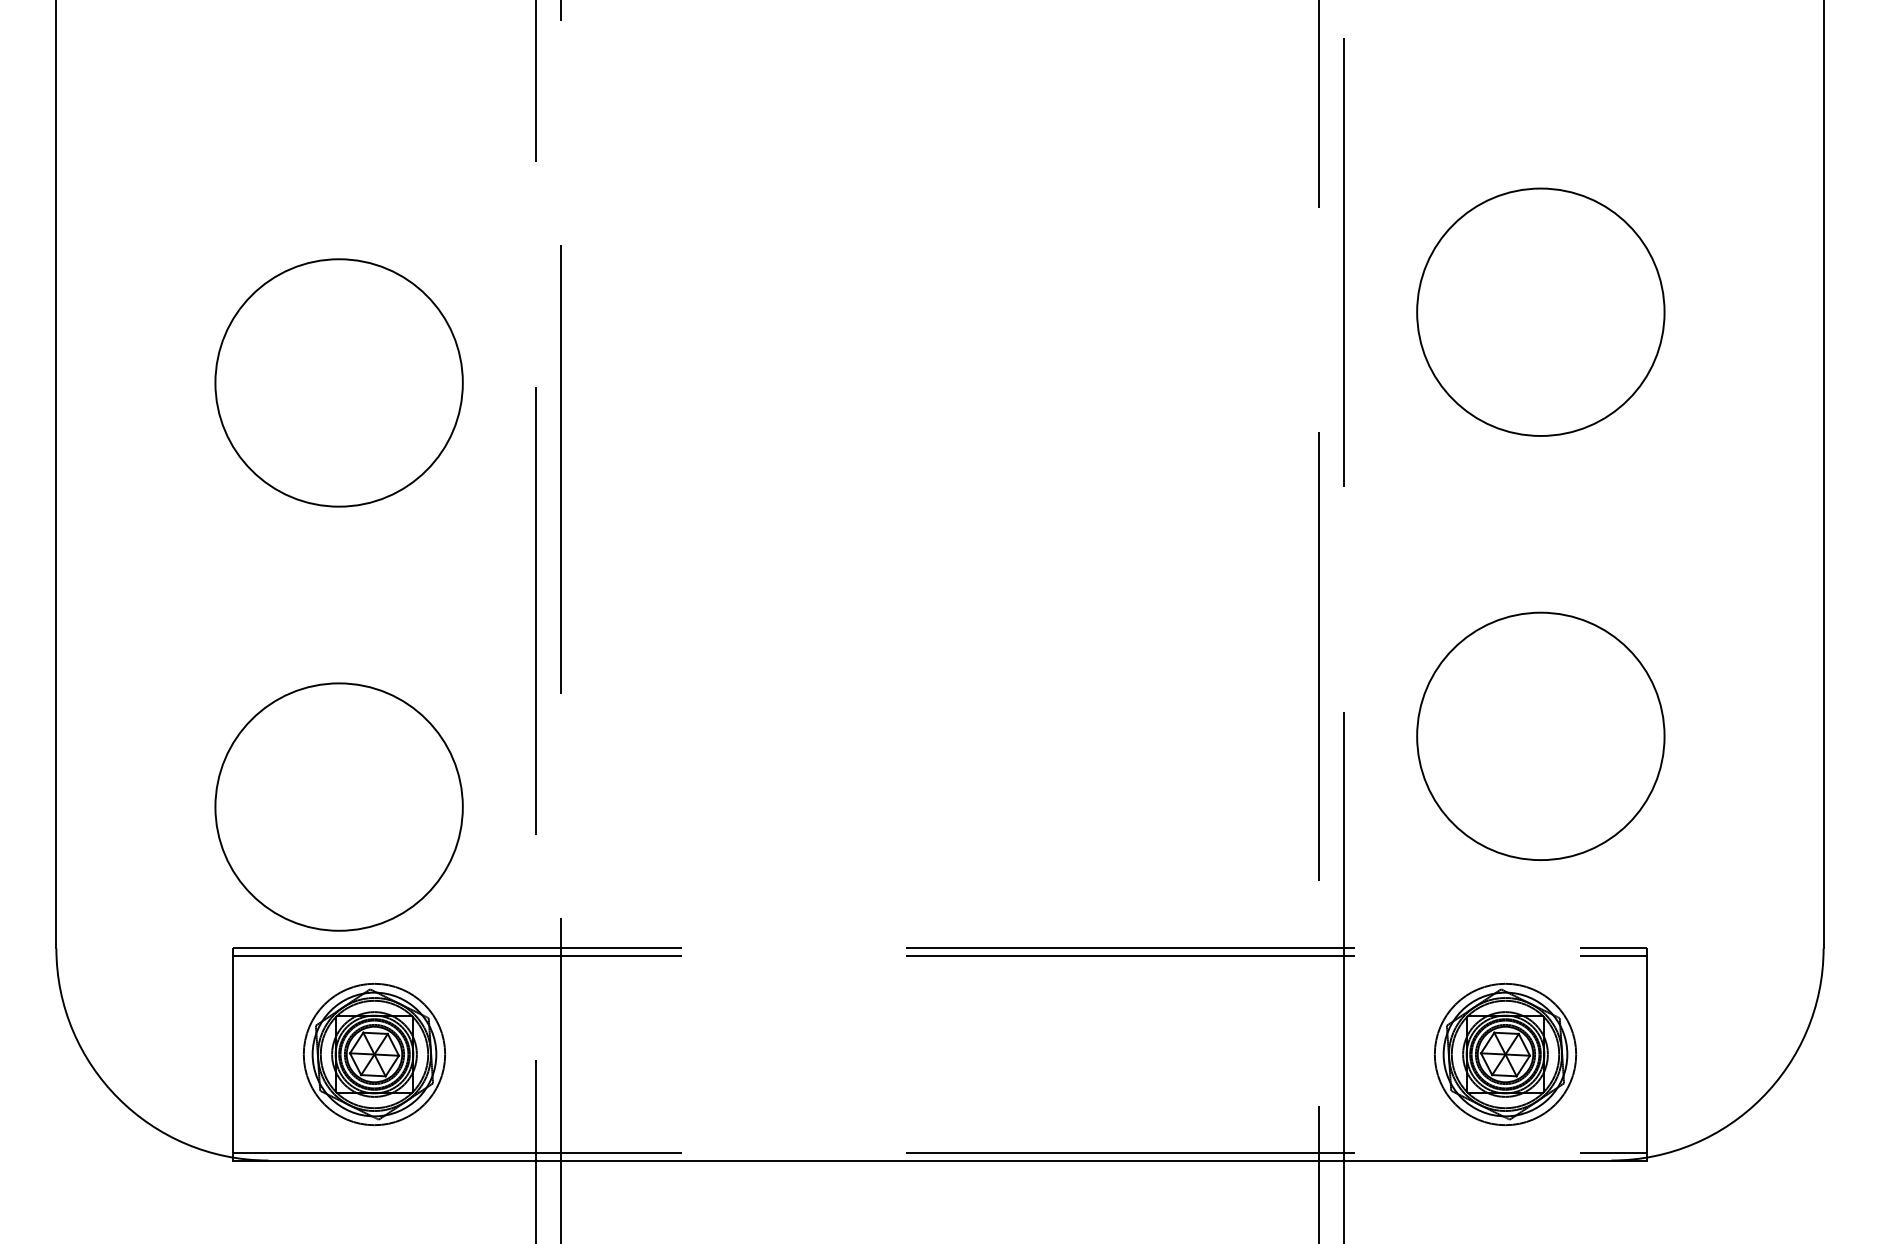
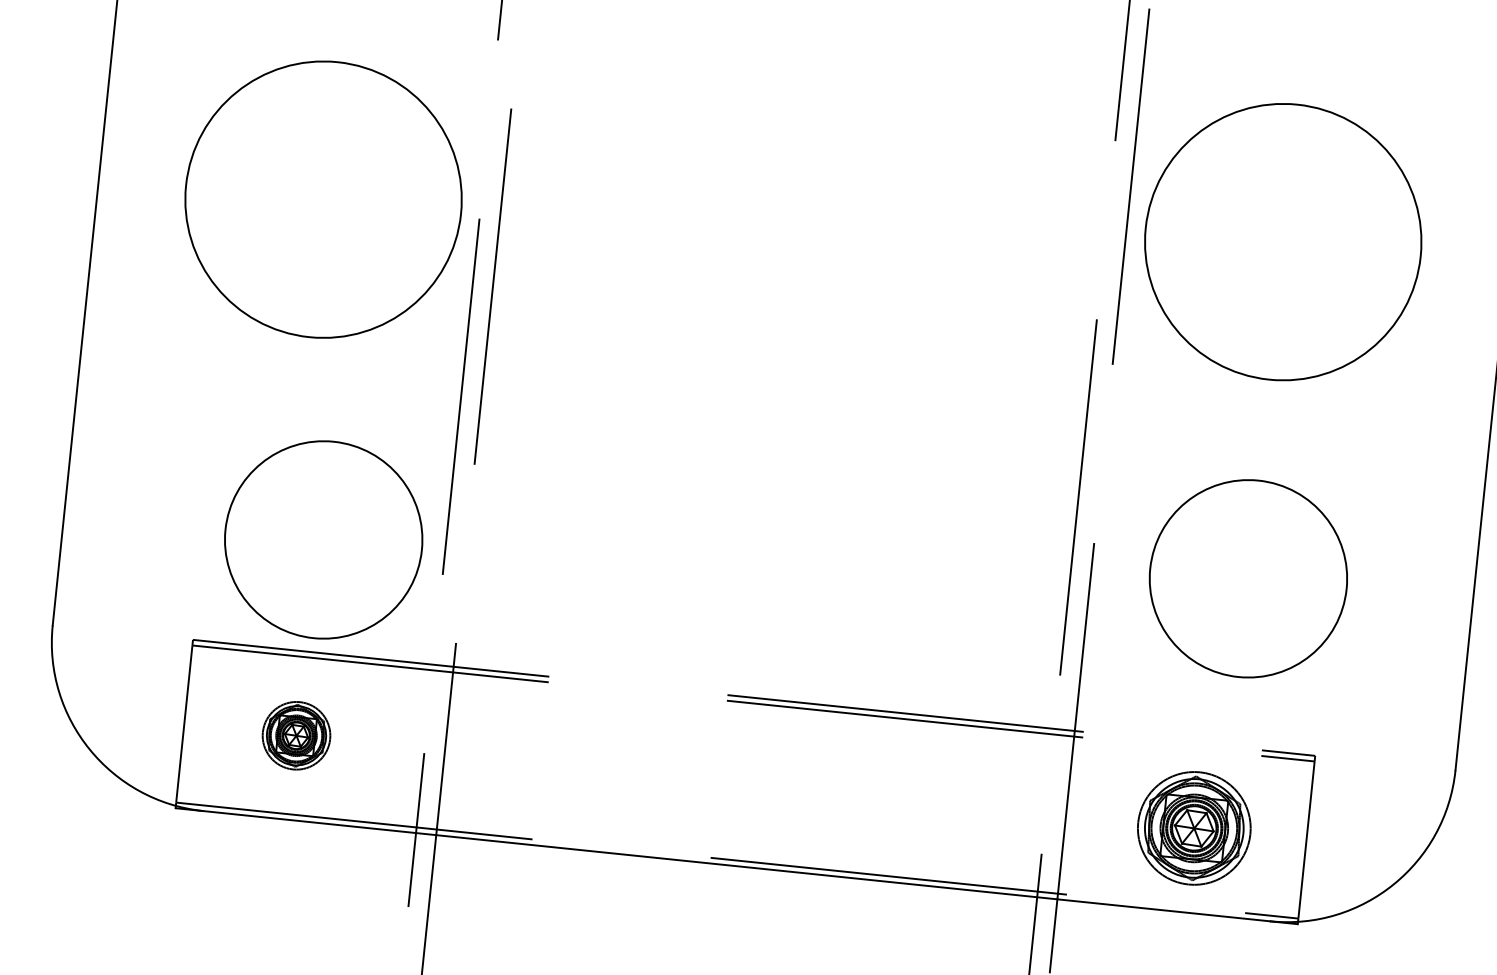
circle: (1540, 311) -> (1283, 241), size x1.4
circle: (338, 382) -> (323, 199), size x1.4
circle: (338, 806) -> (323, 539), moved
part: (374, 1054) -> (296, 735), size x0.6

